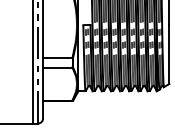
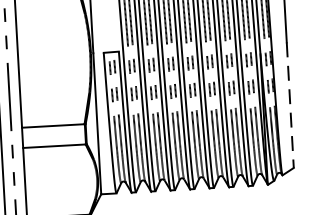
line: (169, 55) -> (290, 107), solid -> dashed

